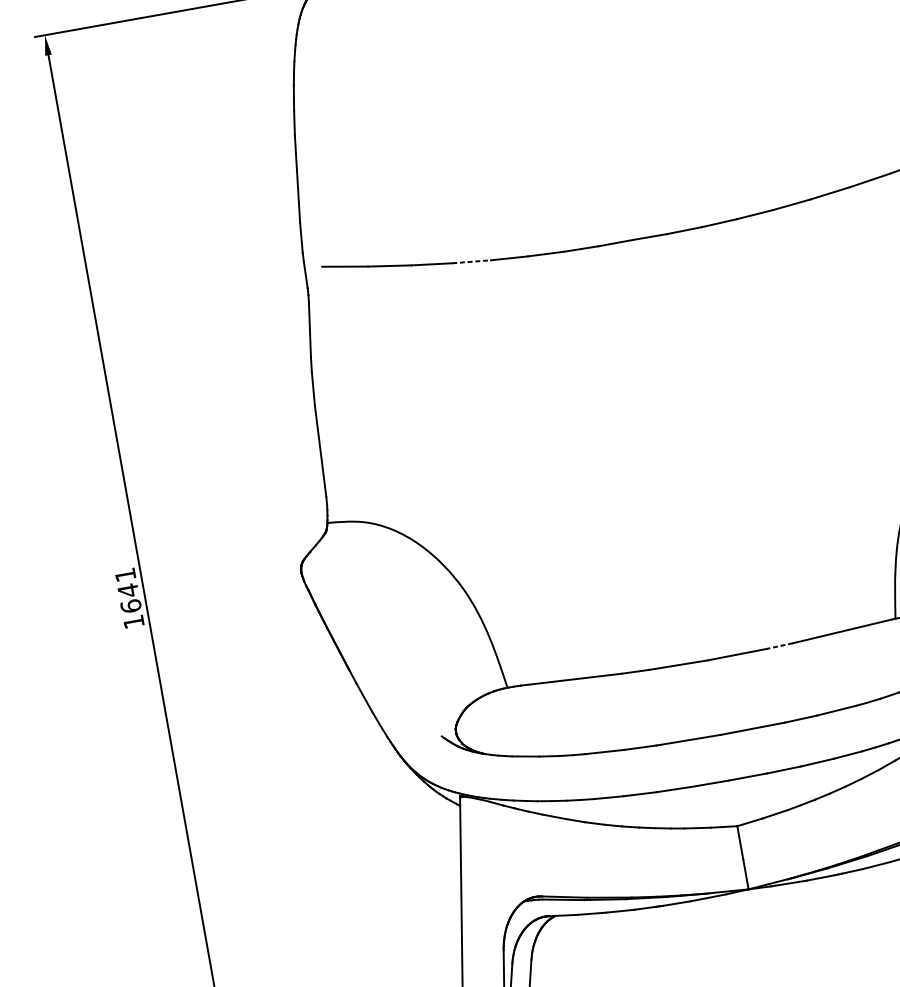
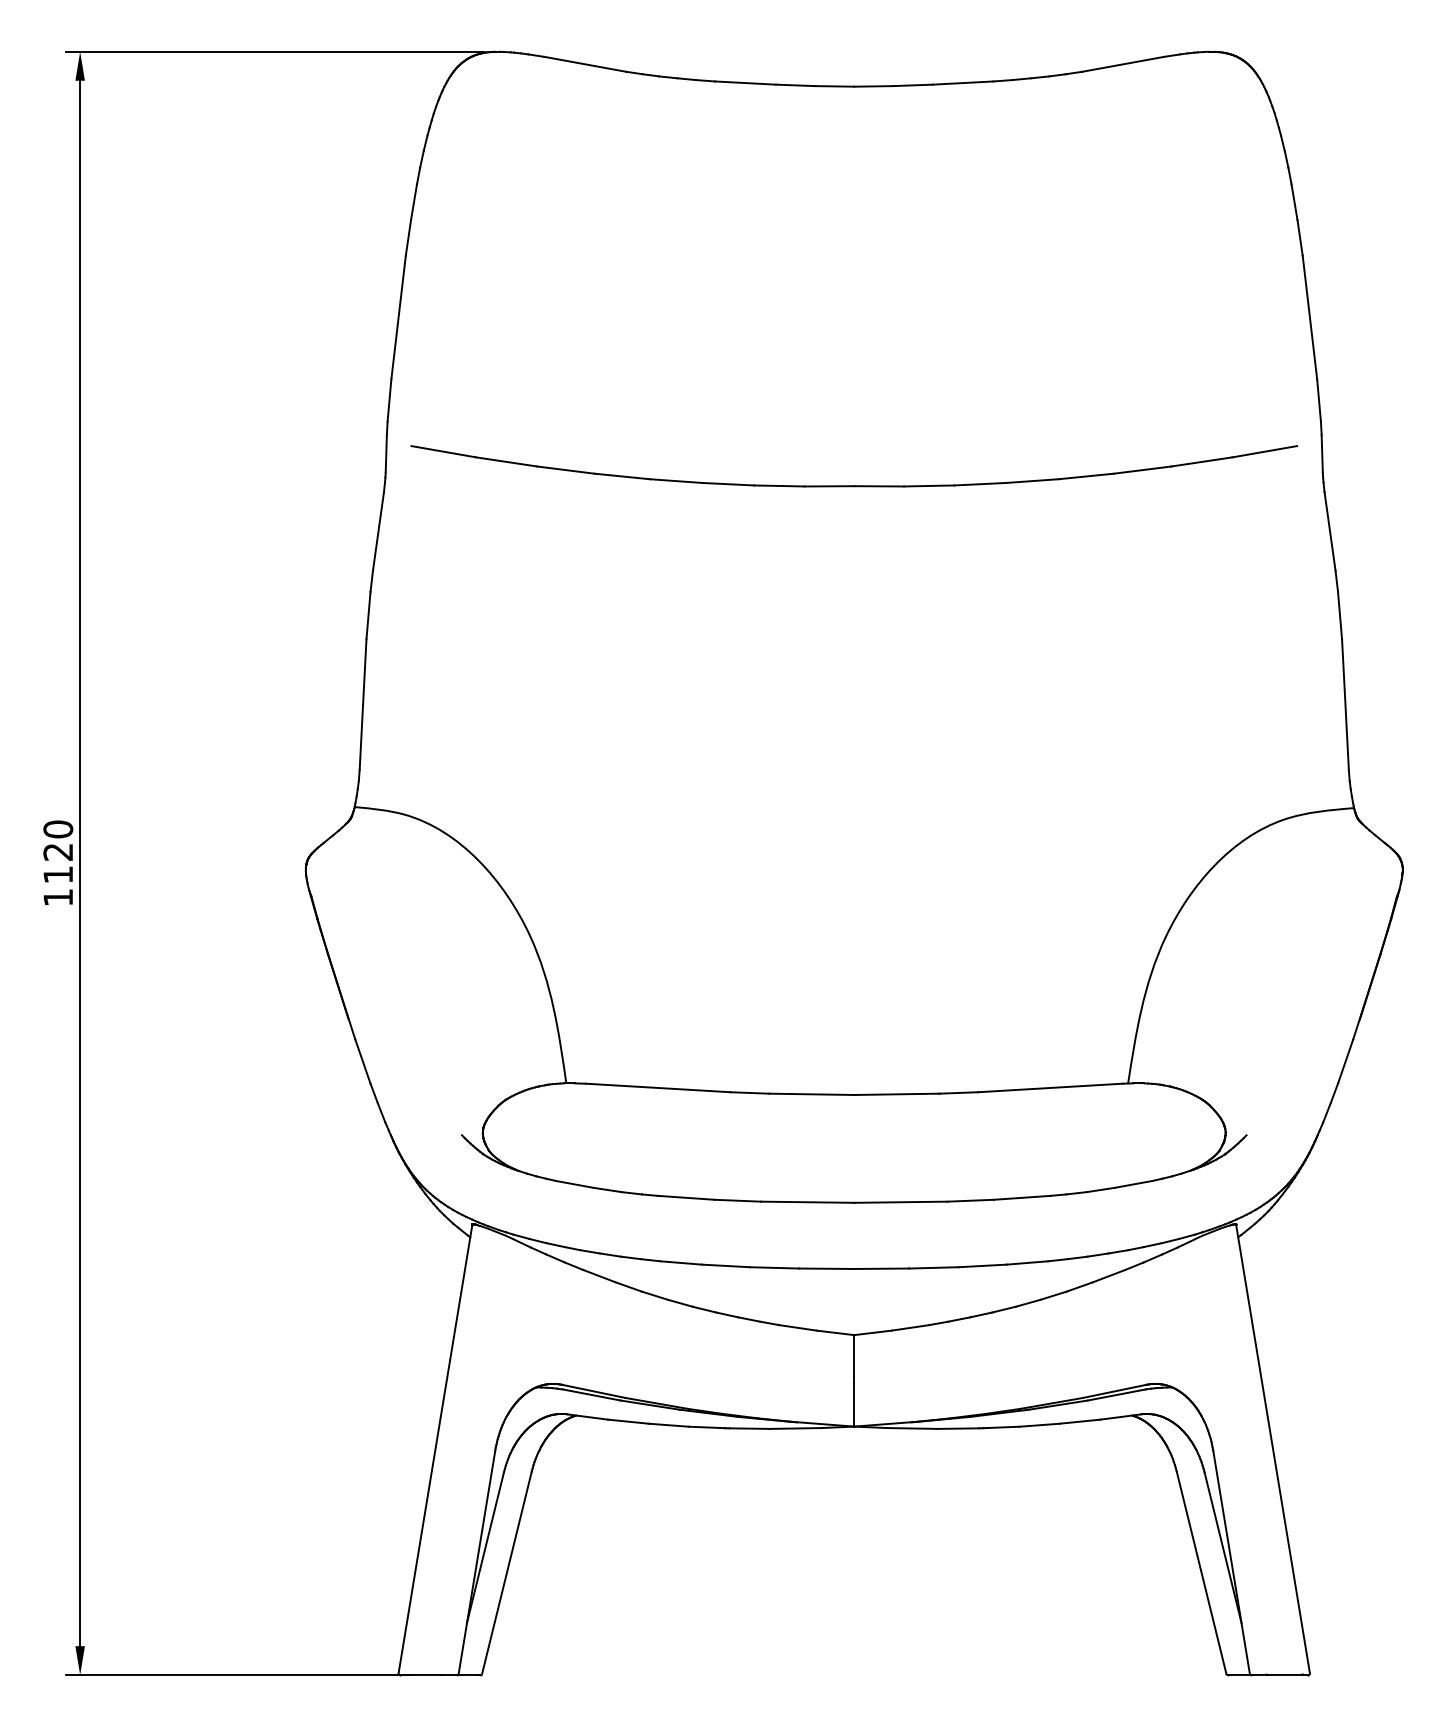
line: (471, 261) -> (622, 476), dashed -> solid
text: (128, 590) -> (58, 851), 1641 -> 1120
line: (779, 645) -> (958, 1092), dashed -> solid

